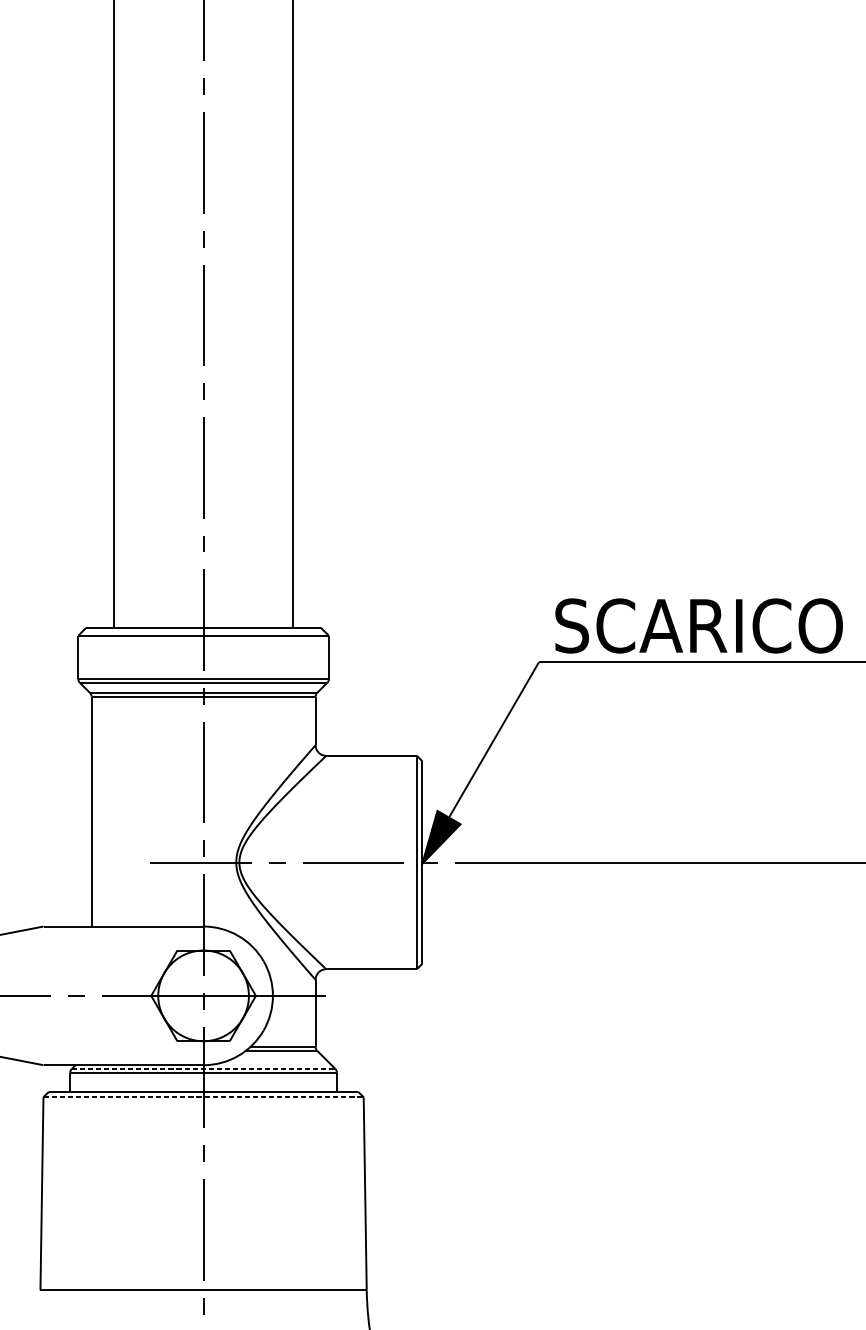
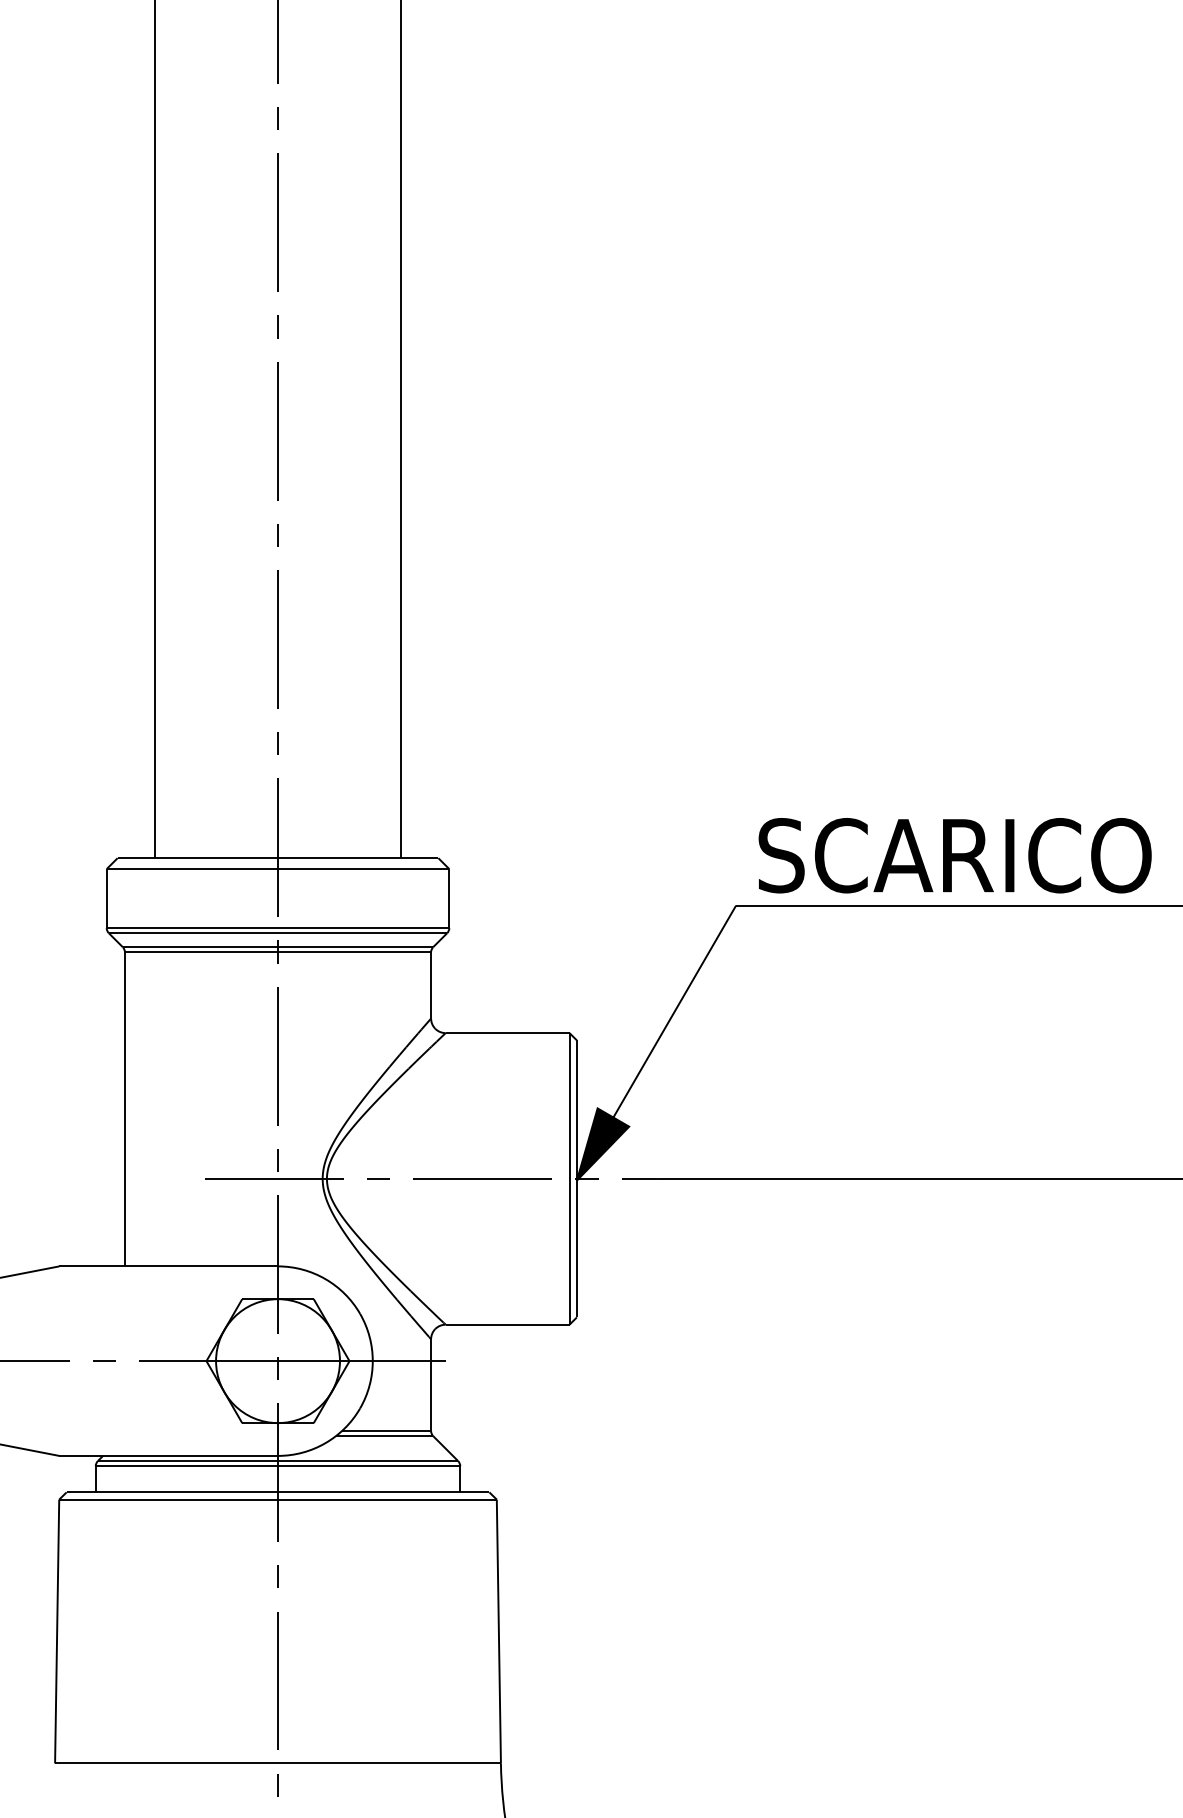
line: (203, 1069) -> (278, 1461), dashed -> solid
line: (203, 1097) -> (278, 1499), dashed -> solid

